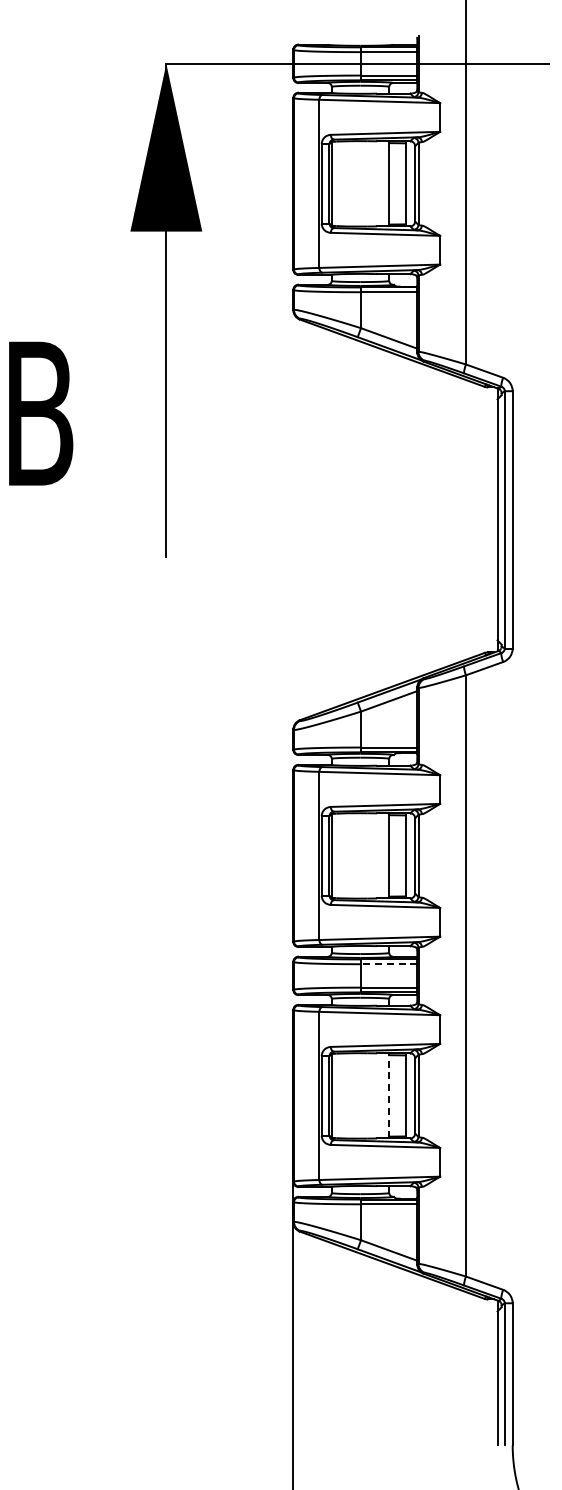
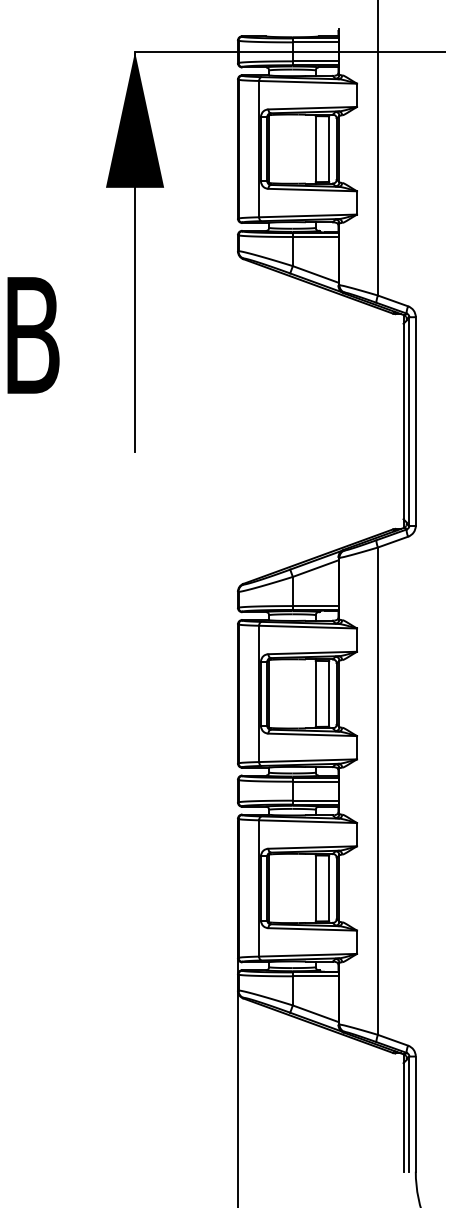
line: (388, 964) -> (315, 781), dashed -> solid
line: (389, 1095) -> (315, 888), dashed -> solid

